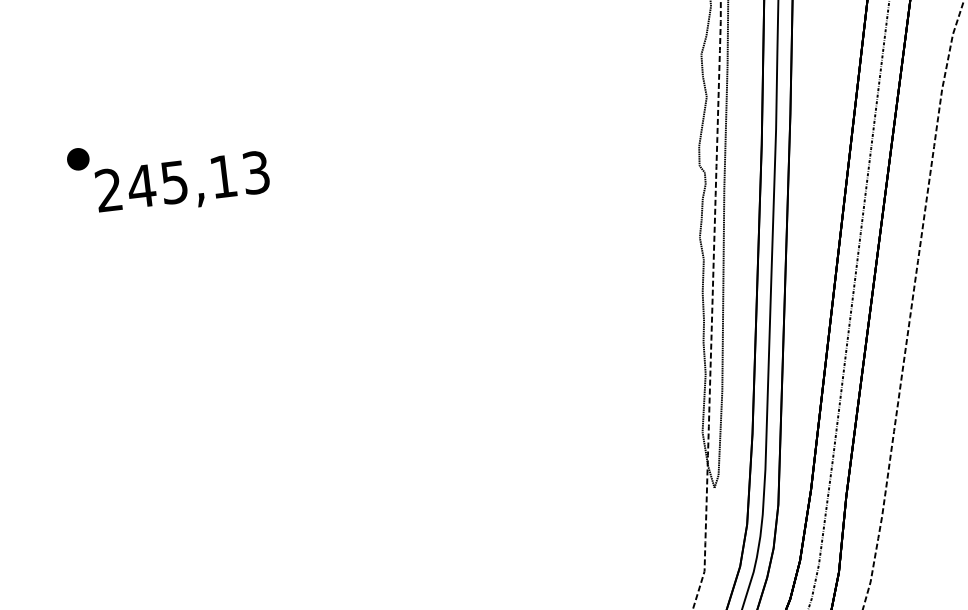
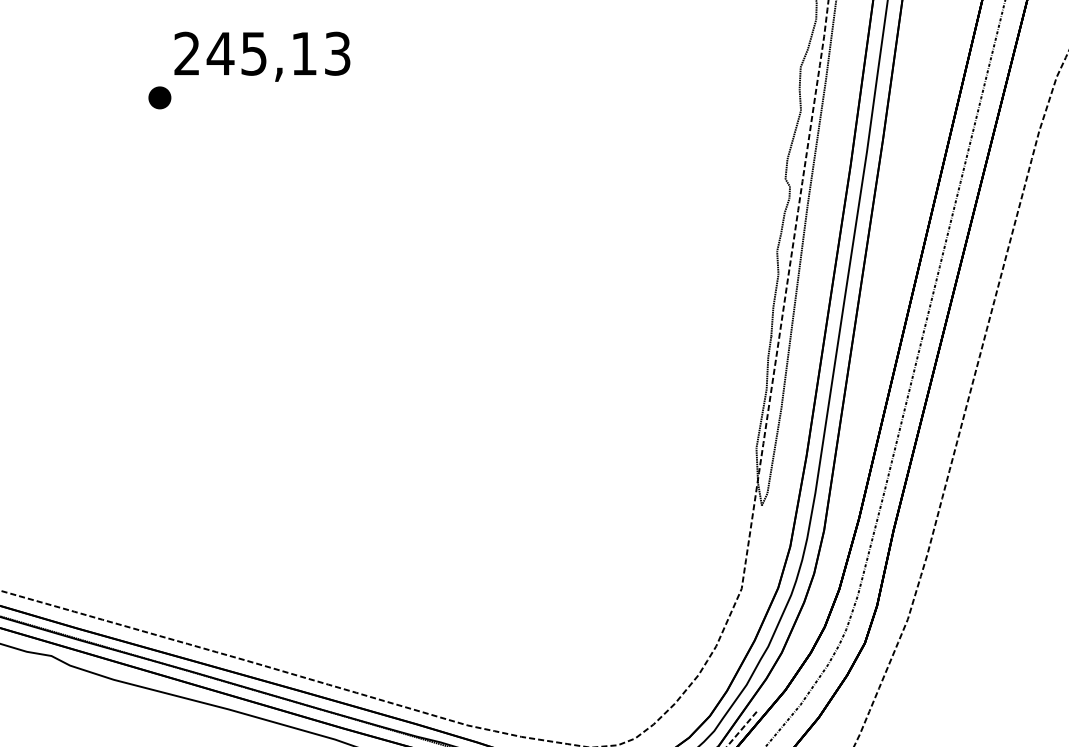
text: (183, 184) -> (262, 56), moved

